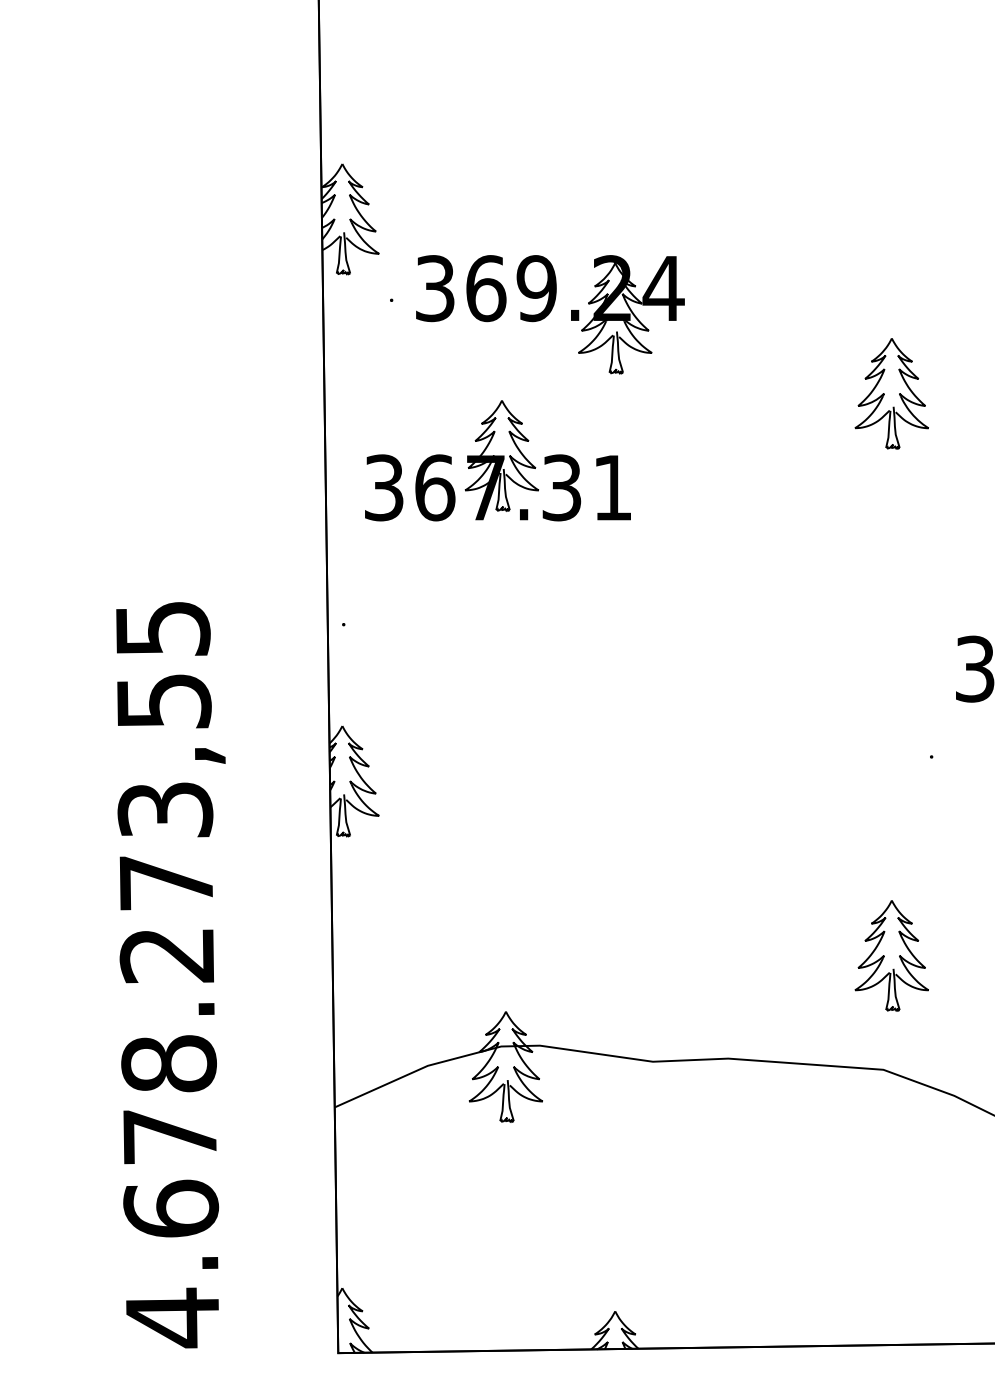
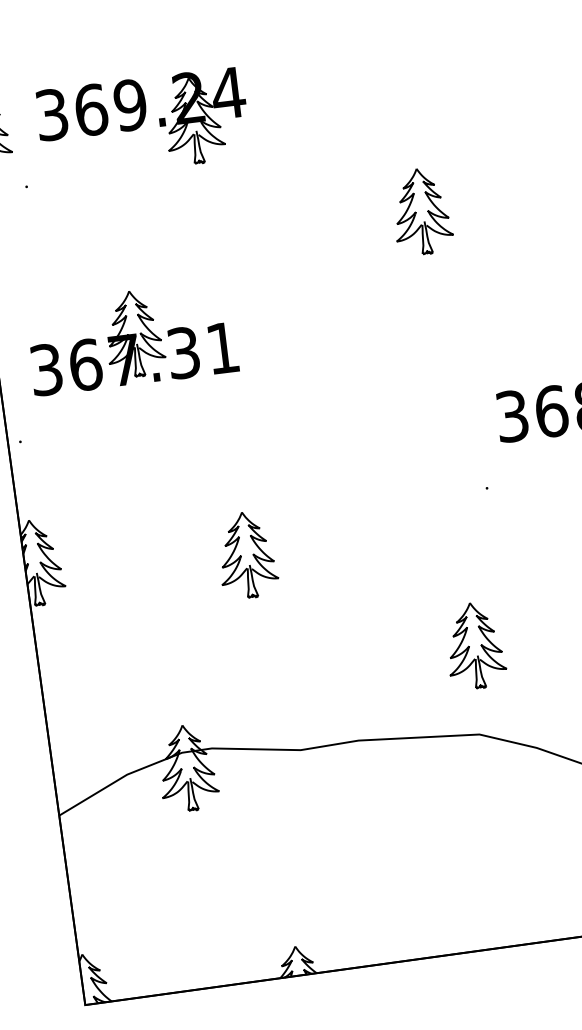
part: (550, 314) -> (143, 123), moved
part: (497, 460) -> (131, 337), moved
part: (615, 804) -> (247, 555), added

